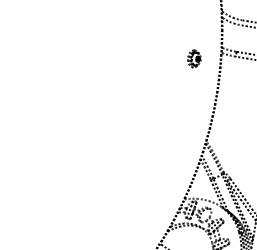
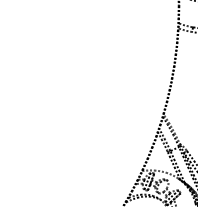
part: (194, 58) -> (152, 33), removed

